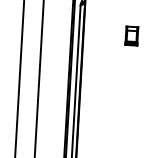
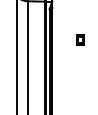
part: (131, 35) -> (80, 39), moved

